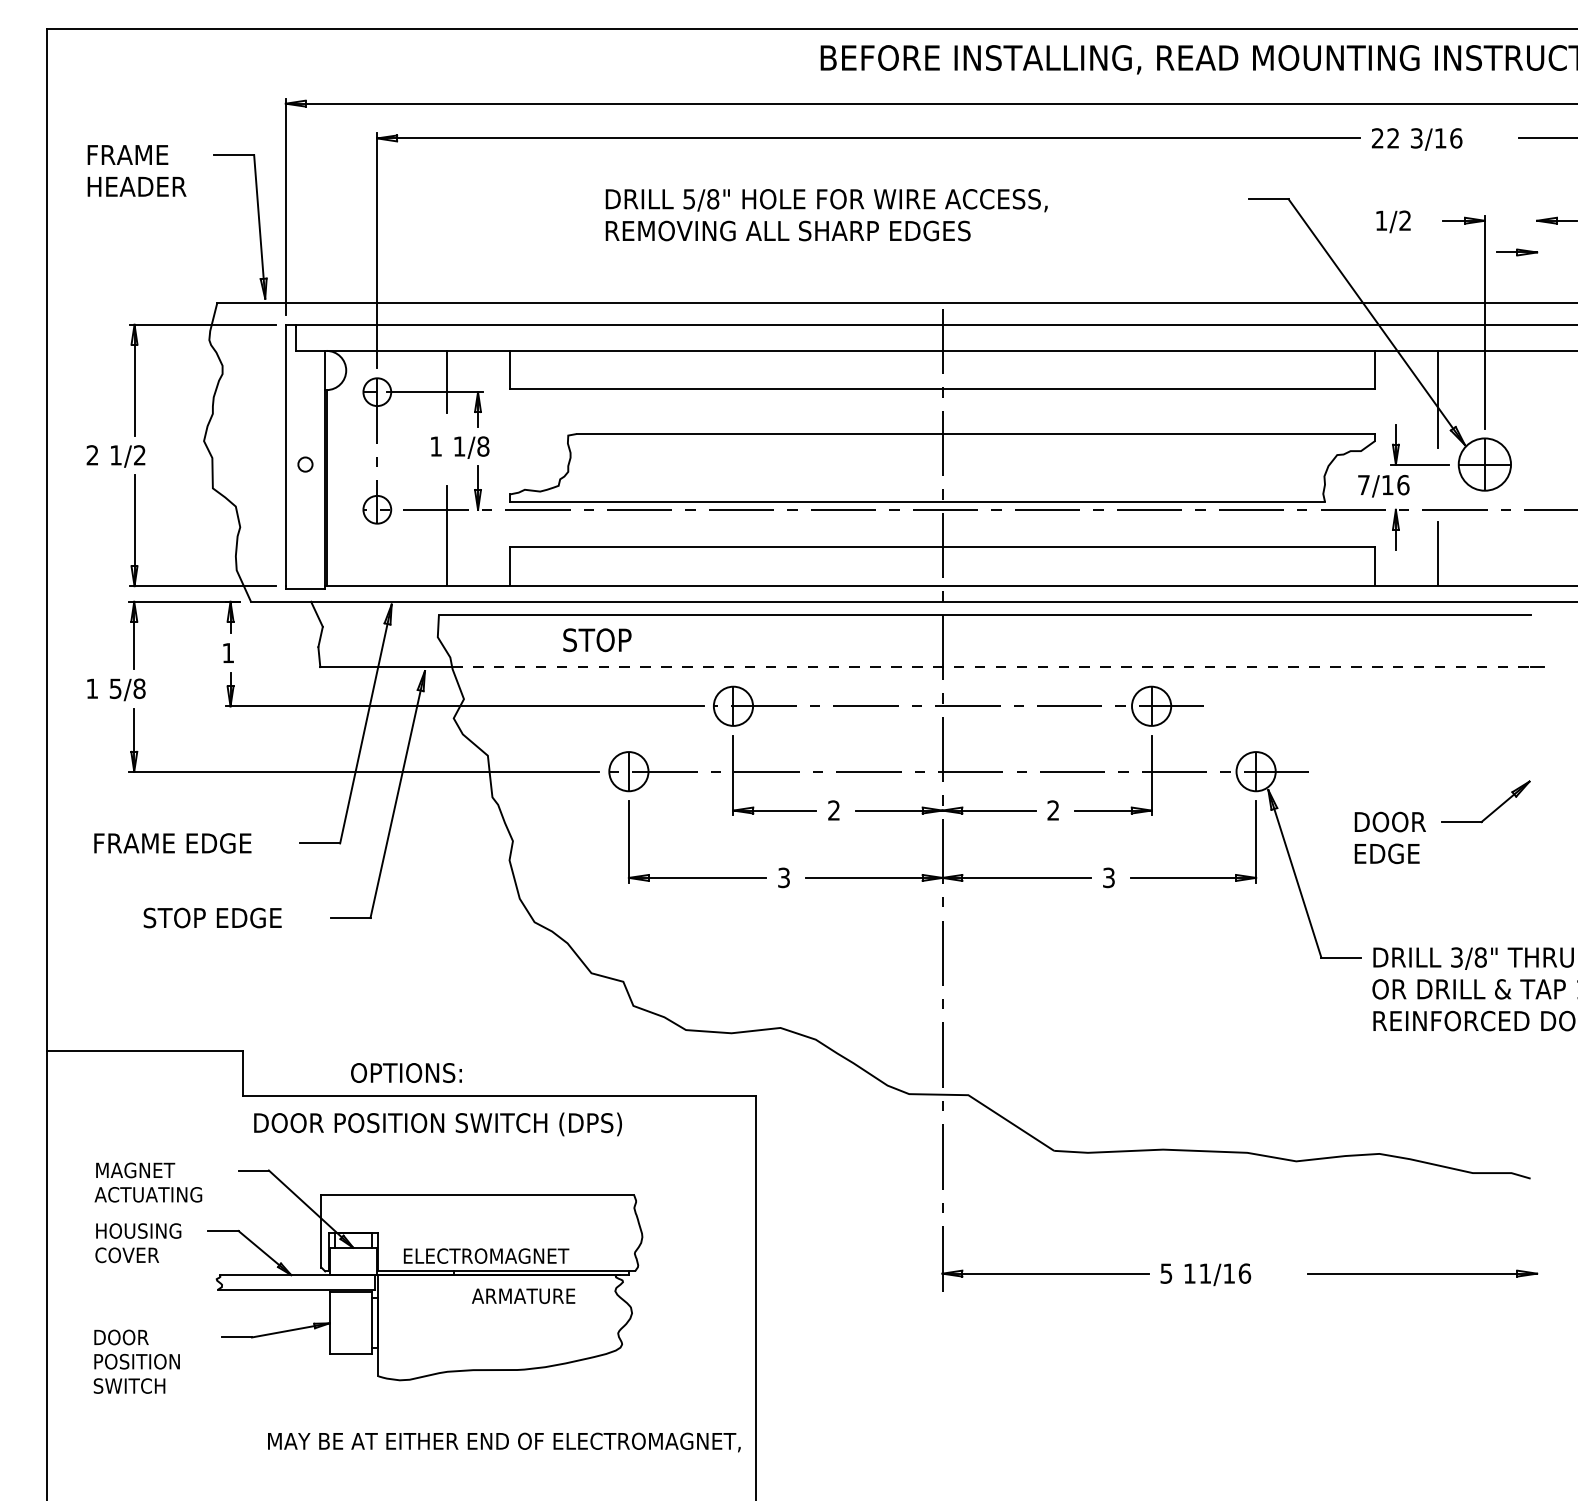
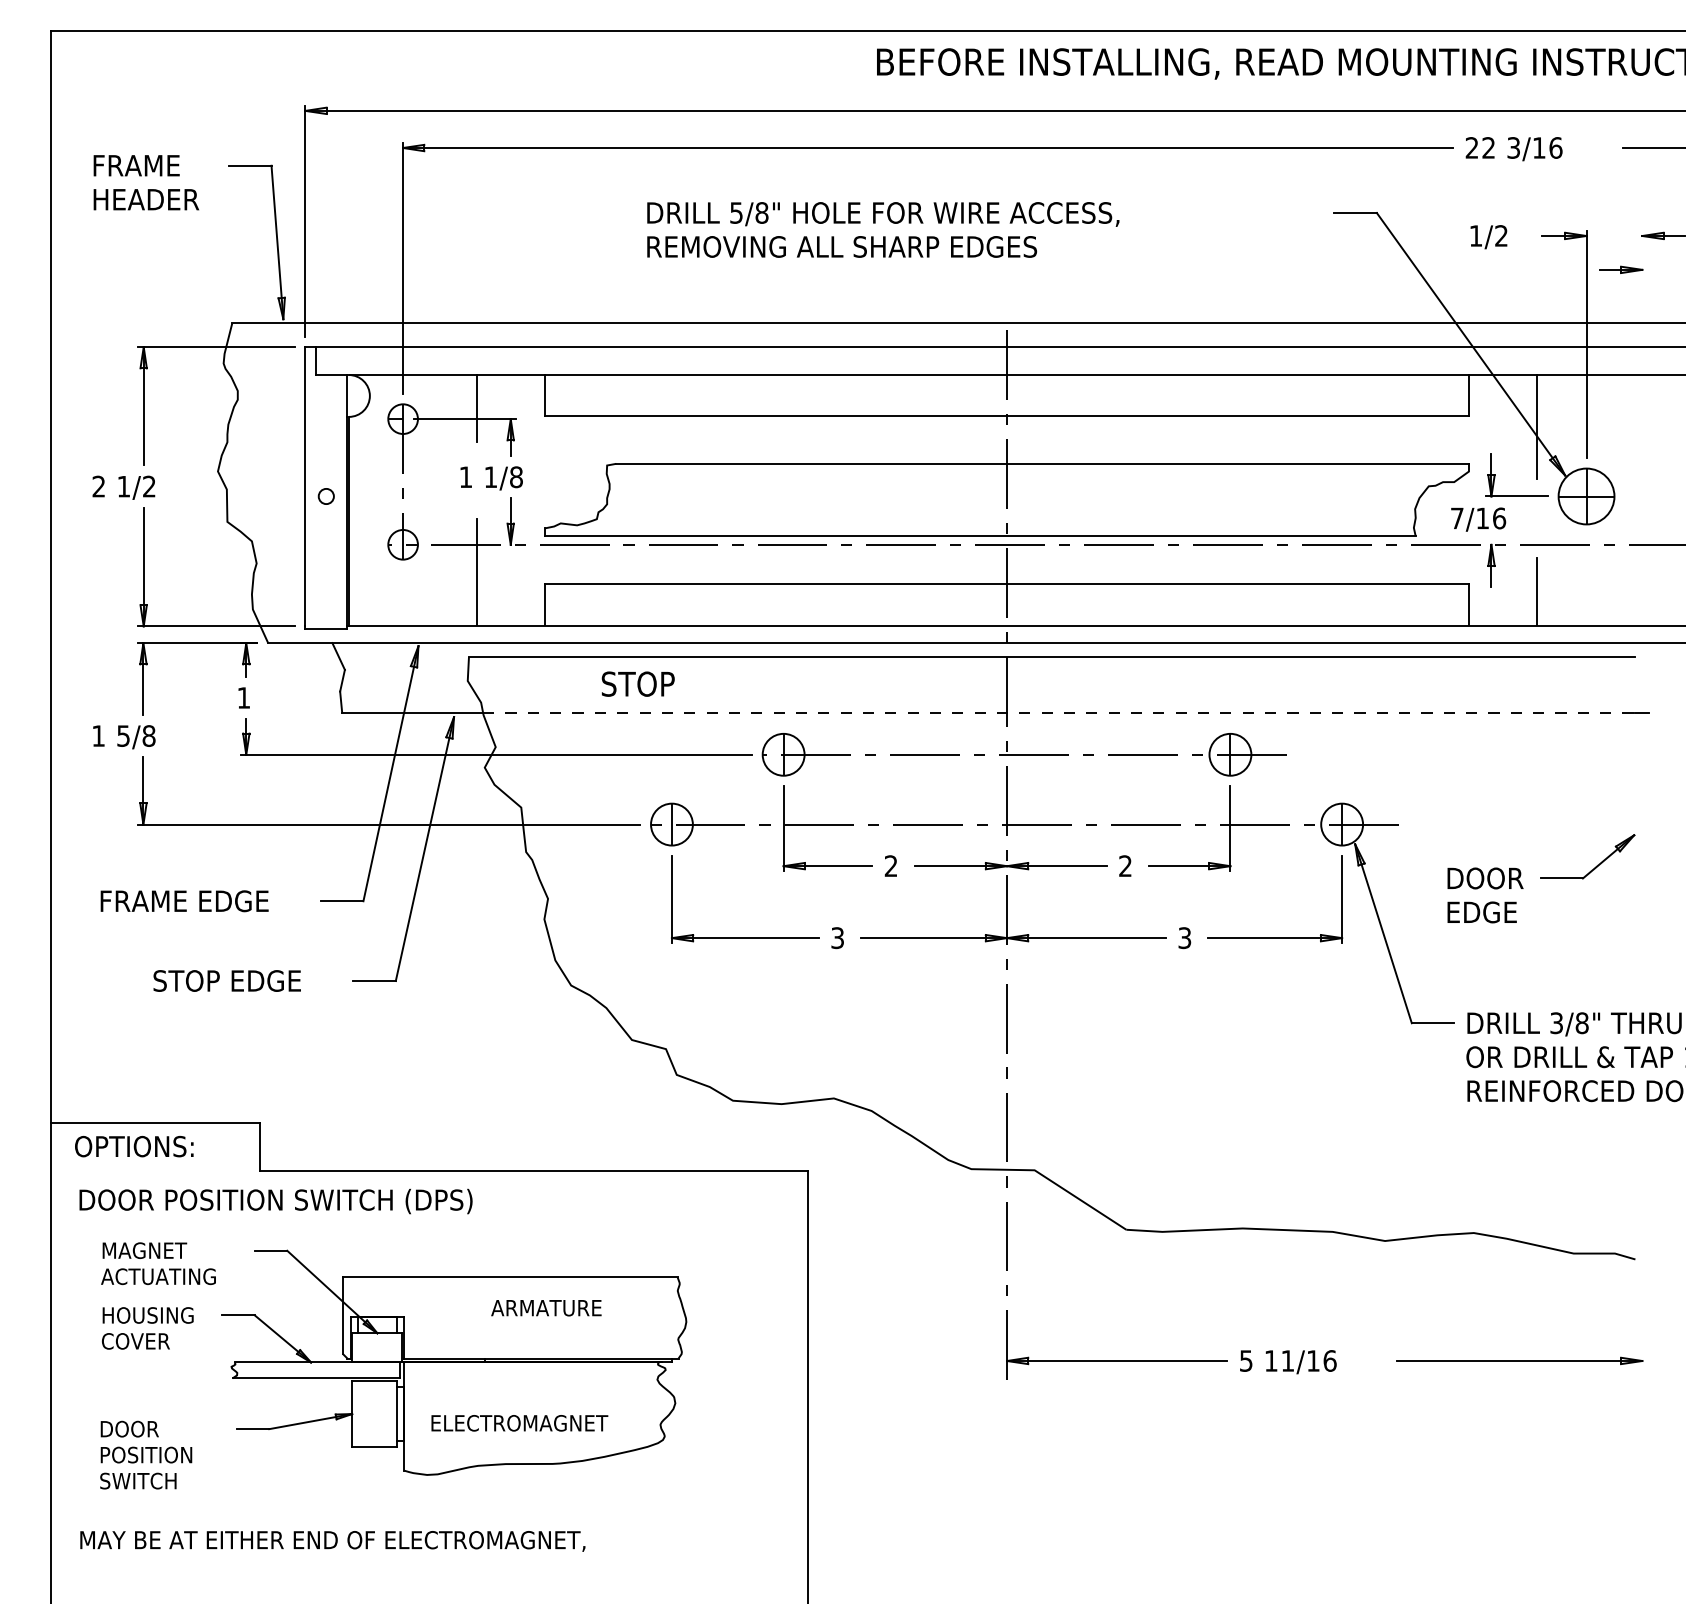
text: (406, 1072) -> (134, 1146), moved
text: (437, 1124) -> (275, 1201), moved
text: (486, 1256) -> (519, 1423), moved
text: (523, 1296) -> (546, 1308), moved
text: (504, 1442) -> (332, 1541), moved

